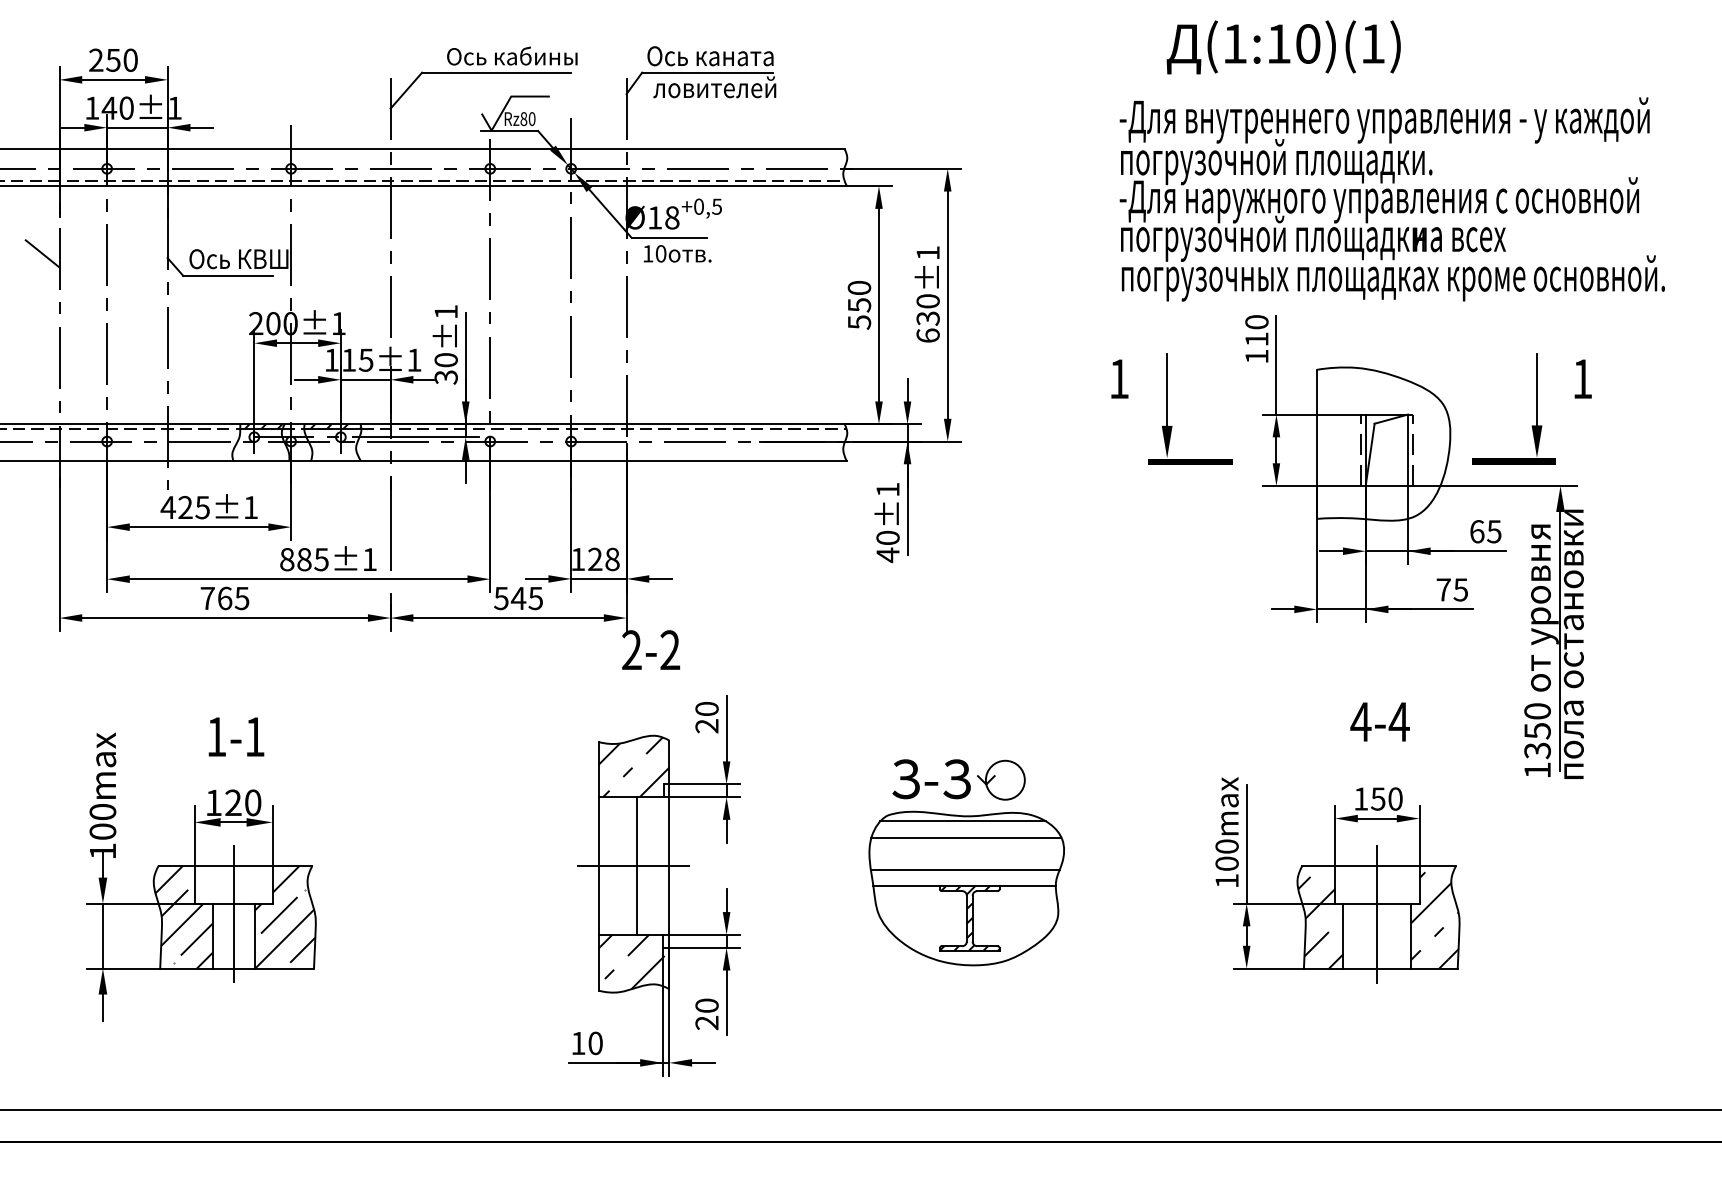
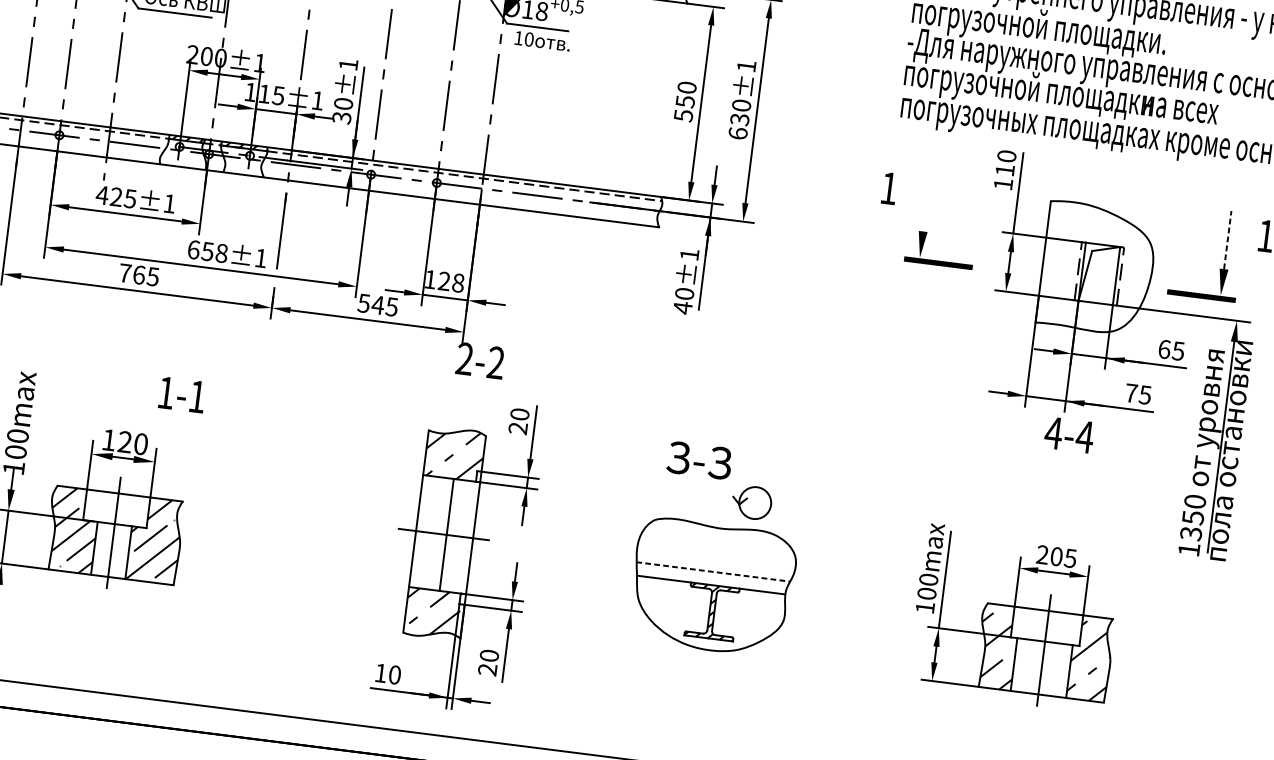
line: (1167, 389) -> (927, 201), removed
line: (1537, 389) -> (1228, 239), solid -> dashed
text: (304, 559) -> (207, 251), 885±1 -> 658±1
text: (1379, 721) -> (1068, 434), moved
text: (236, 736) -> (182, 394), moved
text: (931, 779) -> (699, 460), moved
text: (1378, 798) -> (1056, 556), 150 -> 205
line: (962, 821) -> (716, 532), removed
line: (966, 837) -> (717, 545), removed
line: (965, 869) -> (713, 571), solid -> dashed

